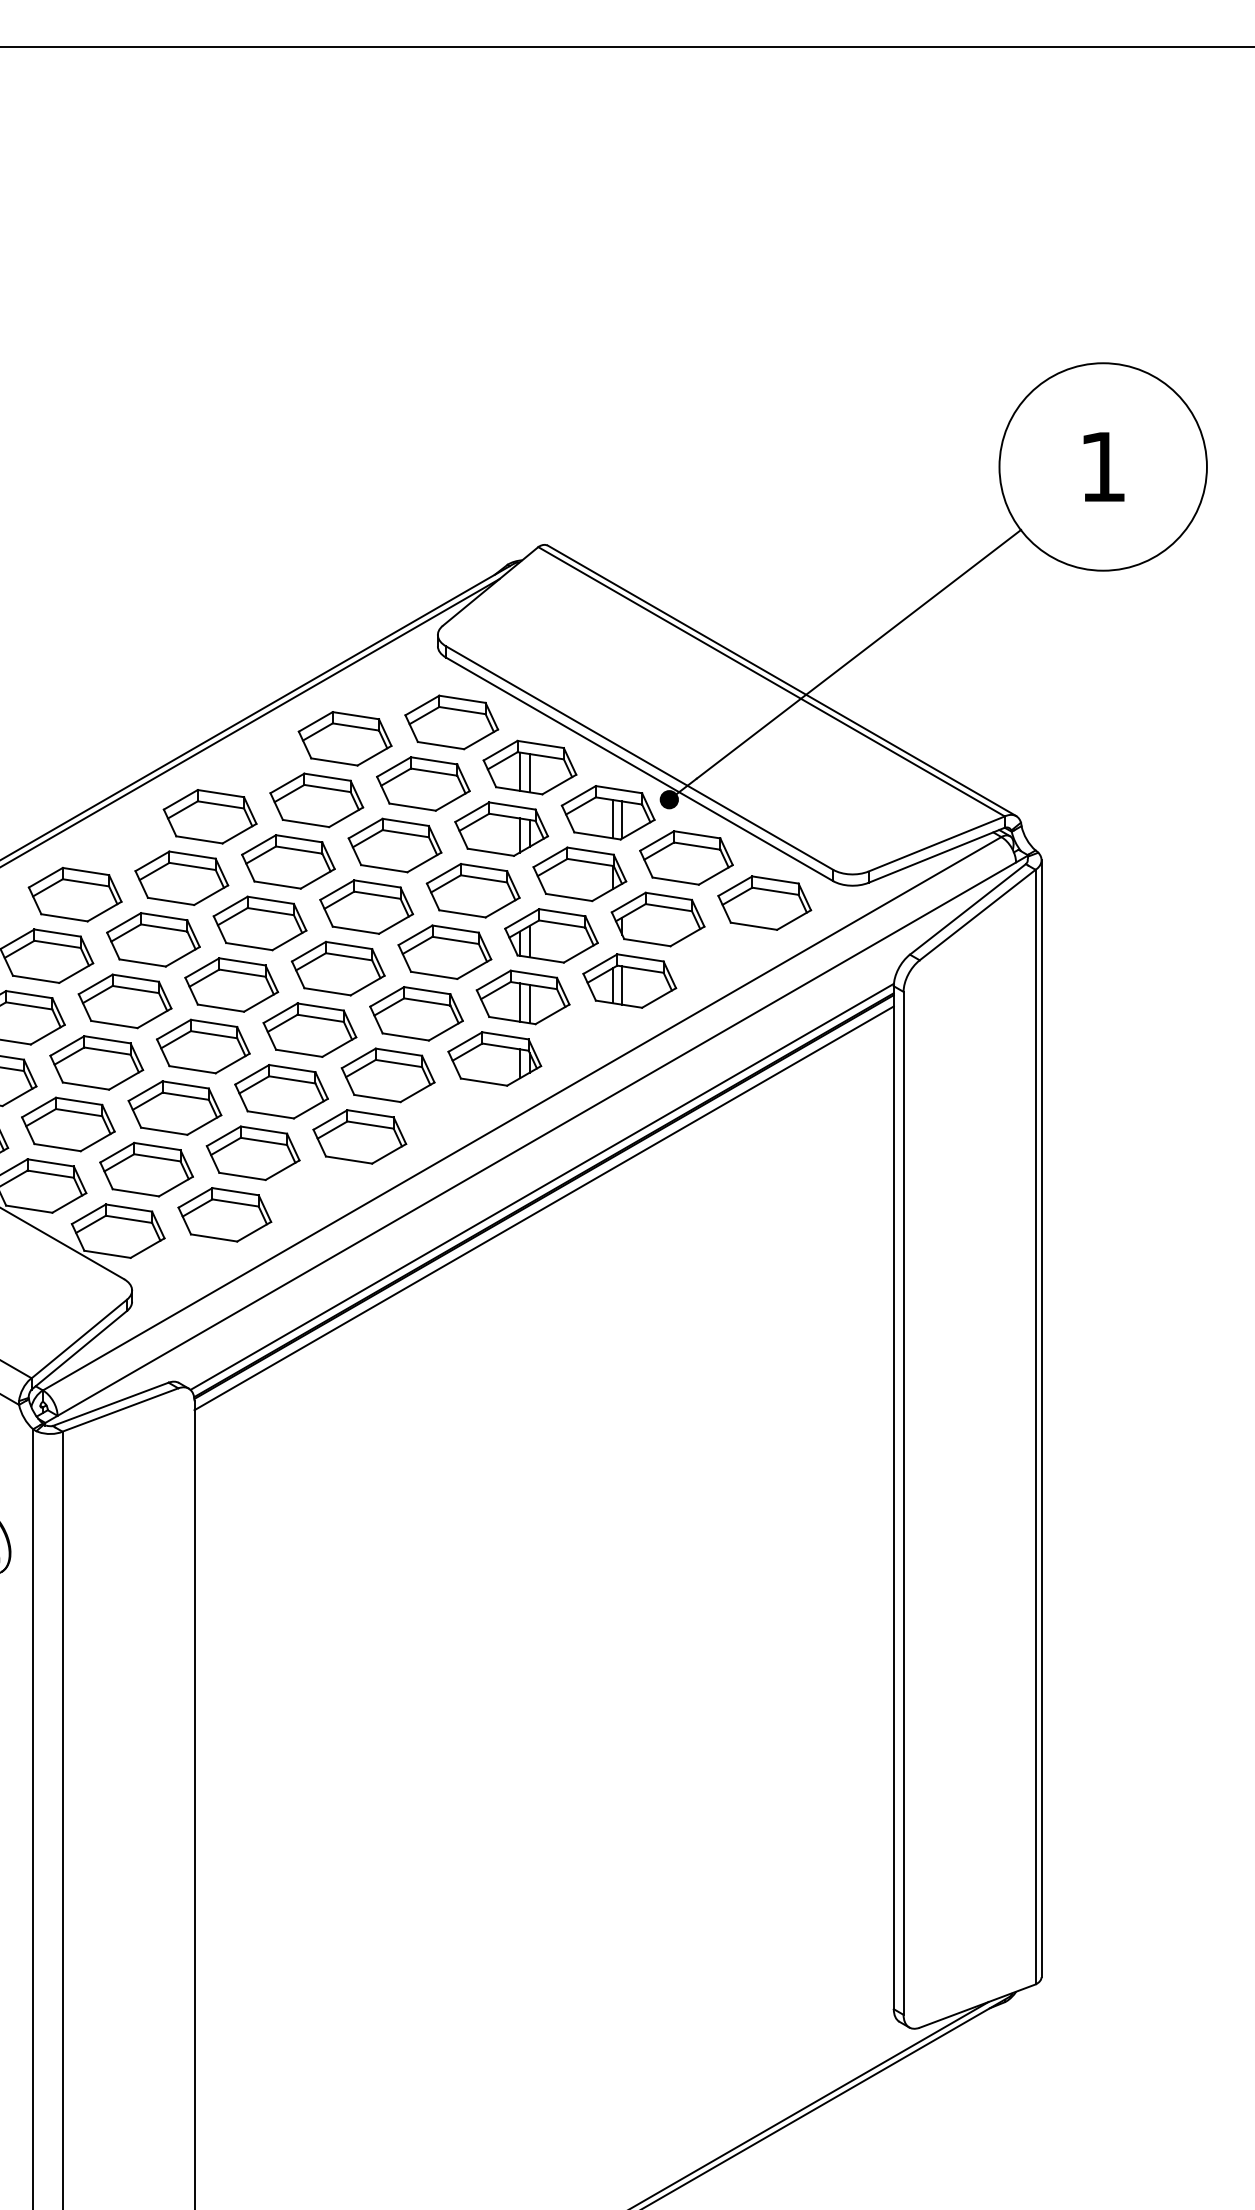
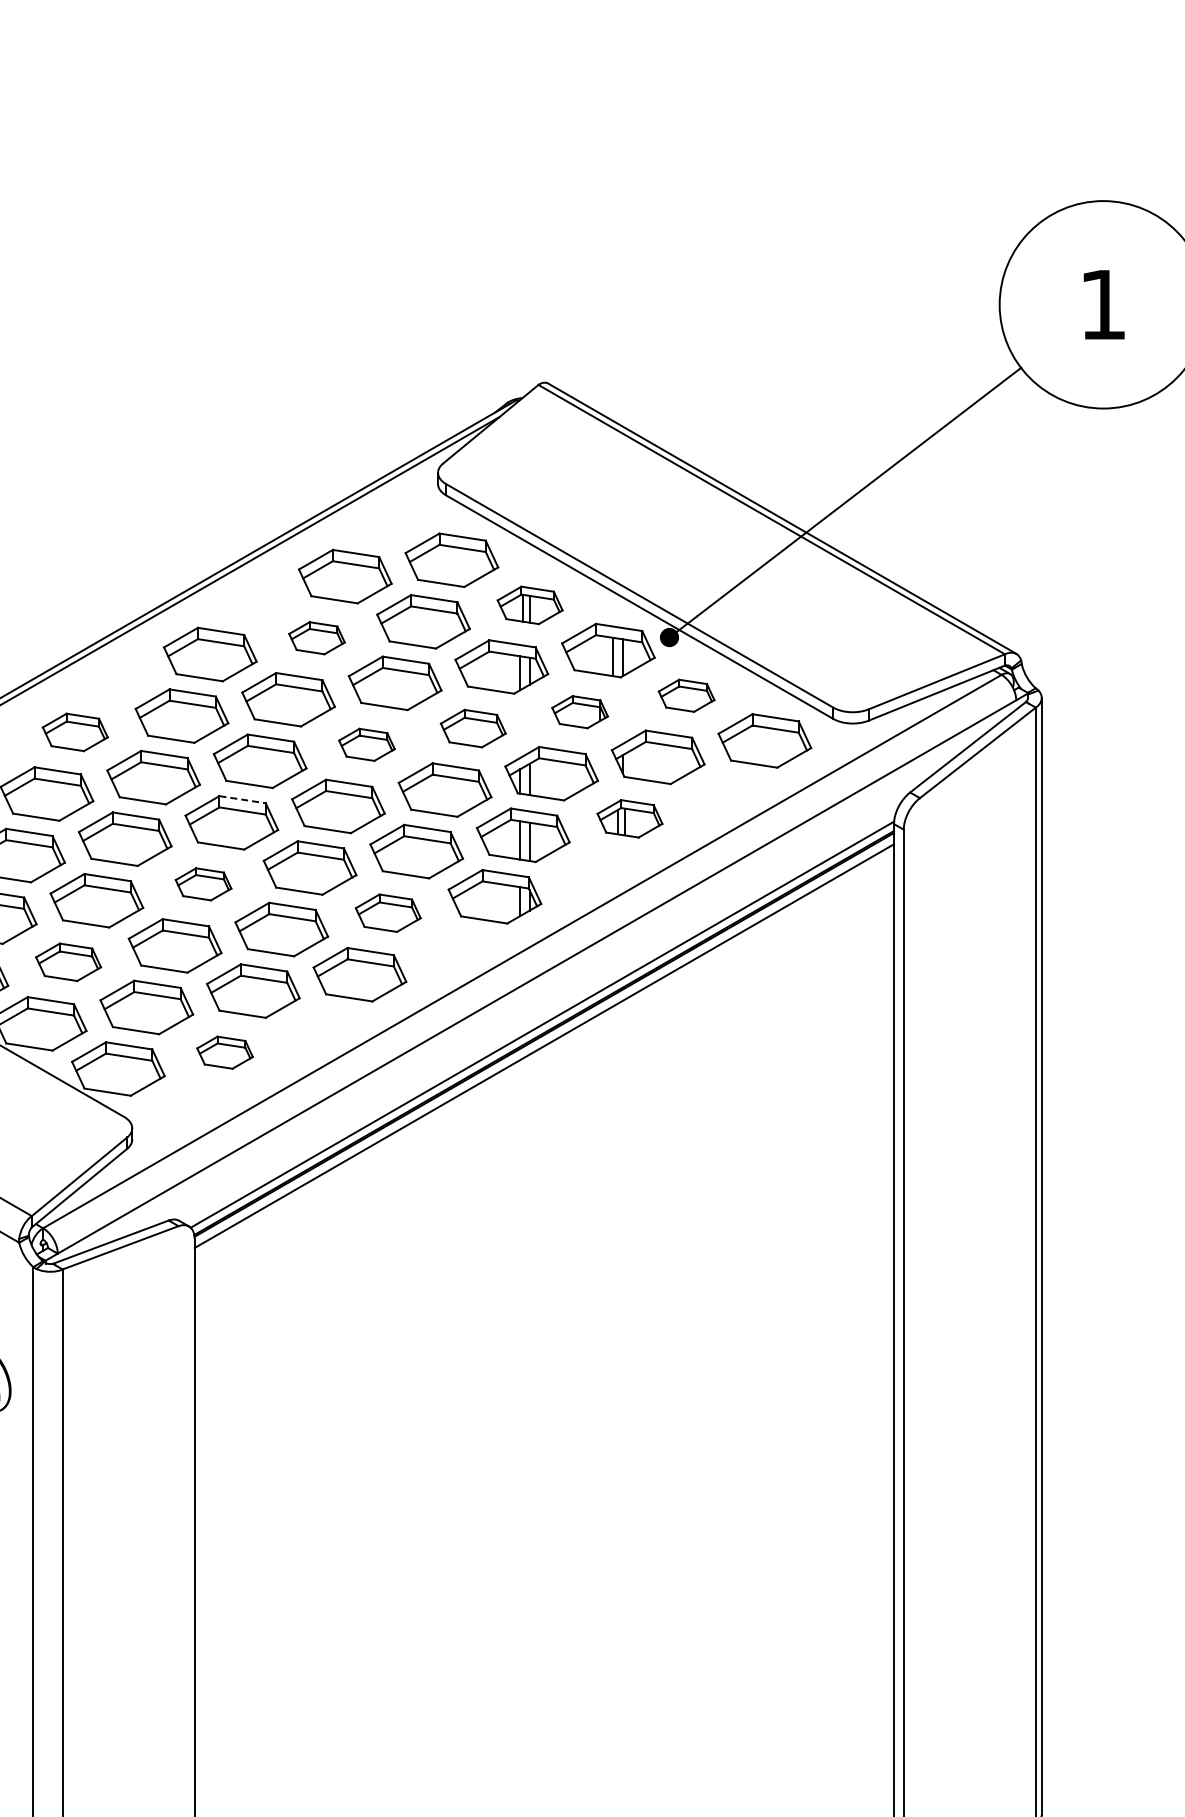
part: (529, 767) -> (529, 605), size x0.7
part: (316, 800) -> (316, 638), size x0.6
part: (686, 857) -> (686, 695), size x0.6
part: (579, 874) -> (579, 712), size x0.6
part: (472, 890) -> (472, 728), size x0.7
part: (74, 894) -> (74, 732), size x0.7
part: (366, 906) -> (366, 744), size x0.6
line: (242, 961) -> (242, 799), solid -> dashed
part: (629, 980) -> (629, 818), size x0.7
part: (203, 1046) -> (203, 884), size x0.6
part: (387, 1075) -> (387, 913), size x0.7
part: (68, 1124) -> (68, 962), size x0.7
part: (224, 1214) -> (224, 1052), size x0.6

